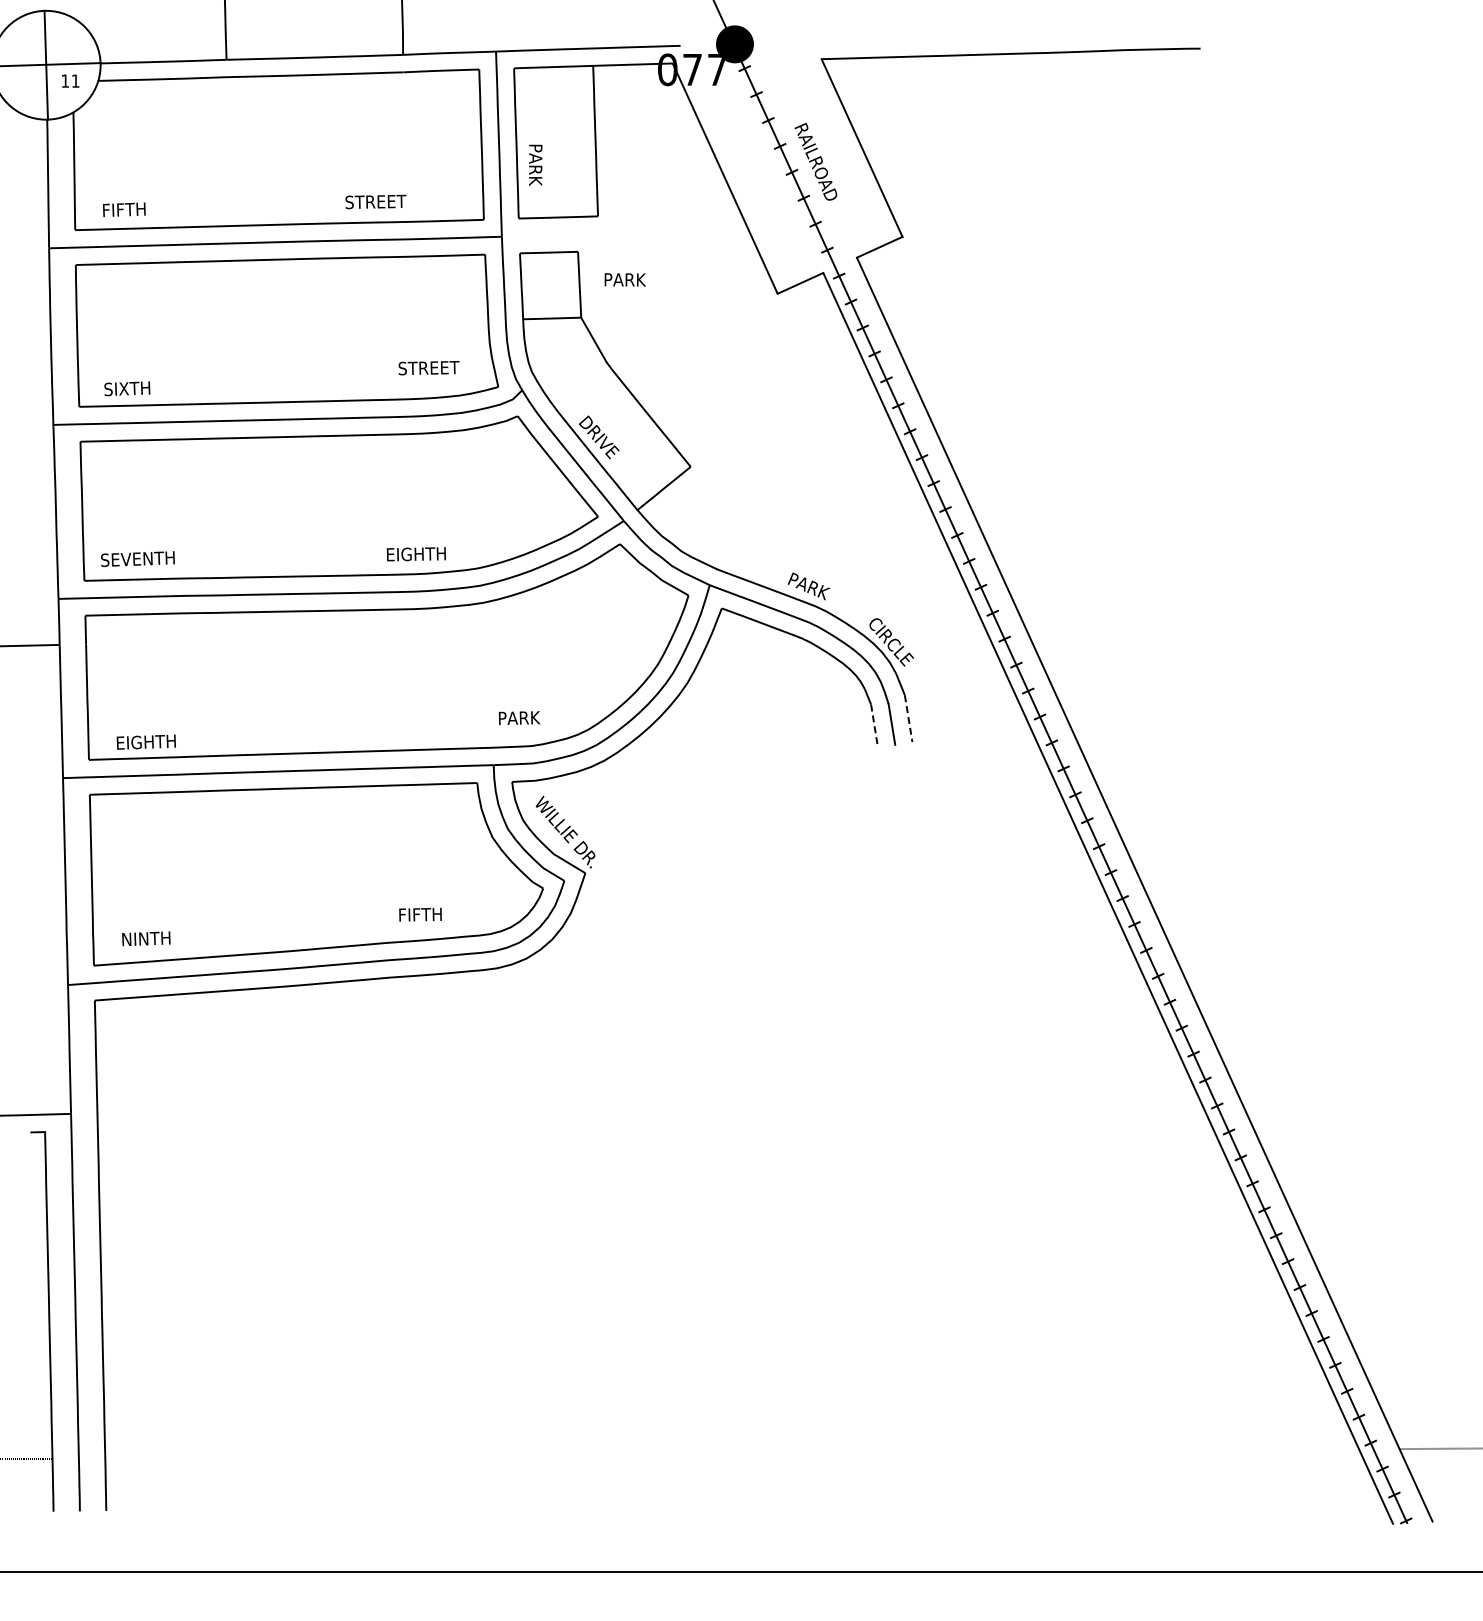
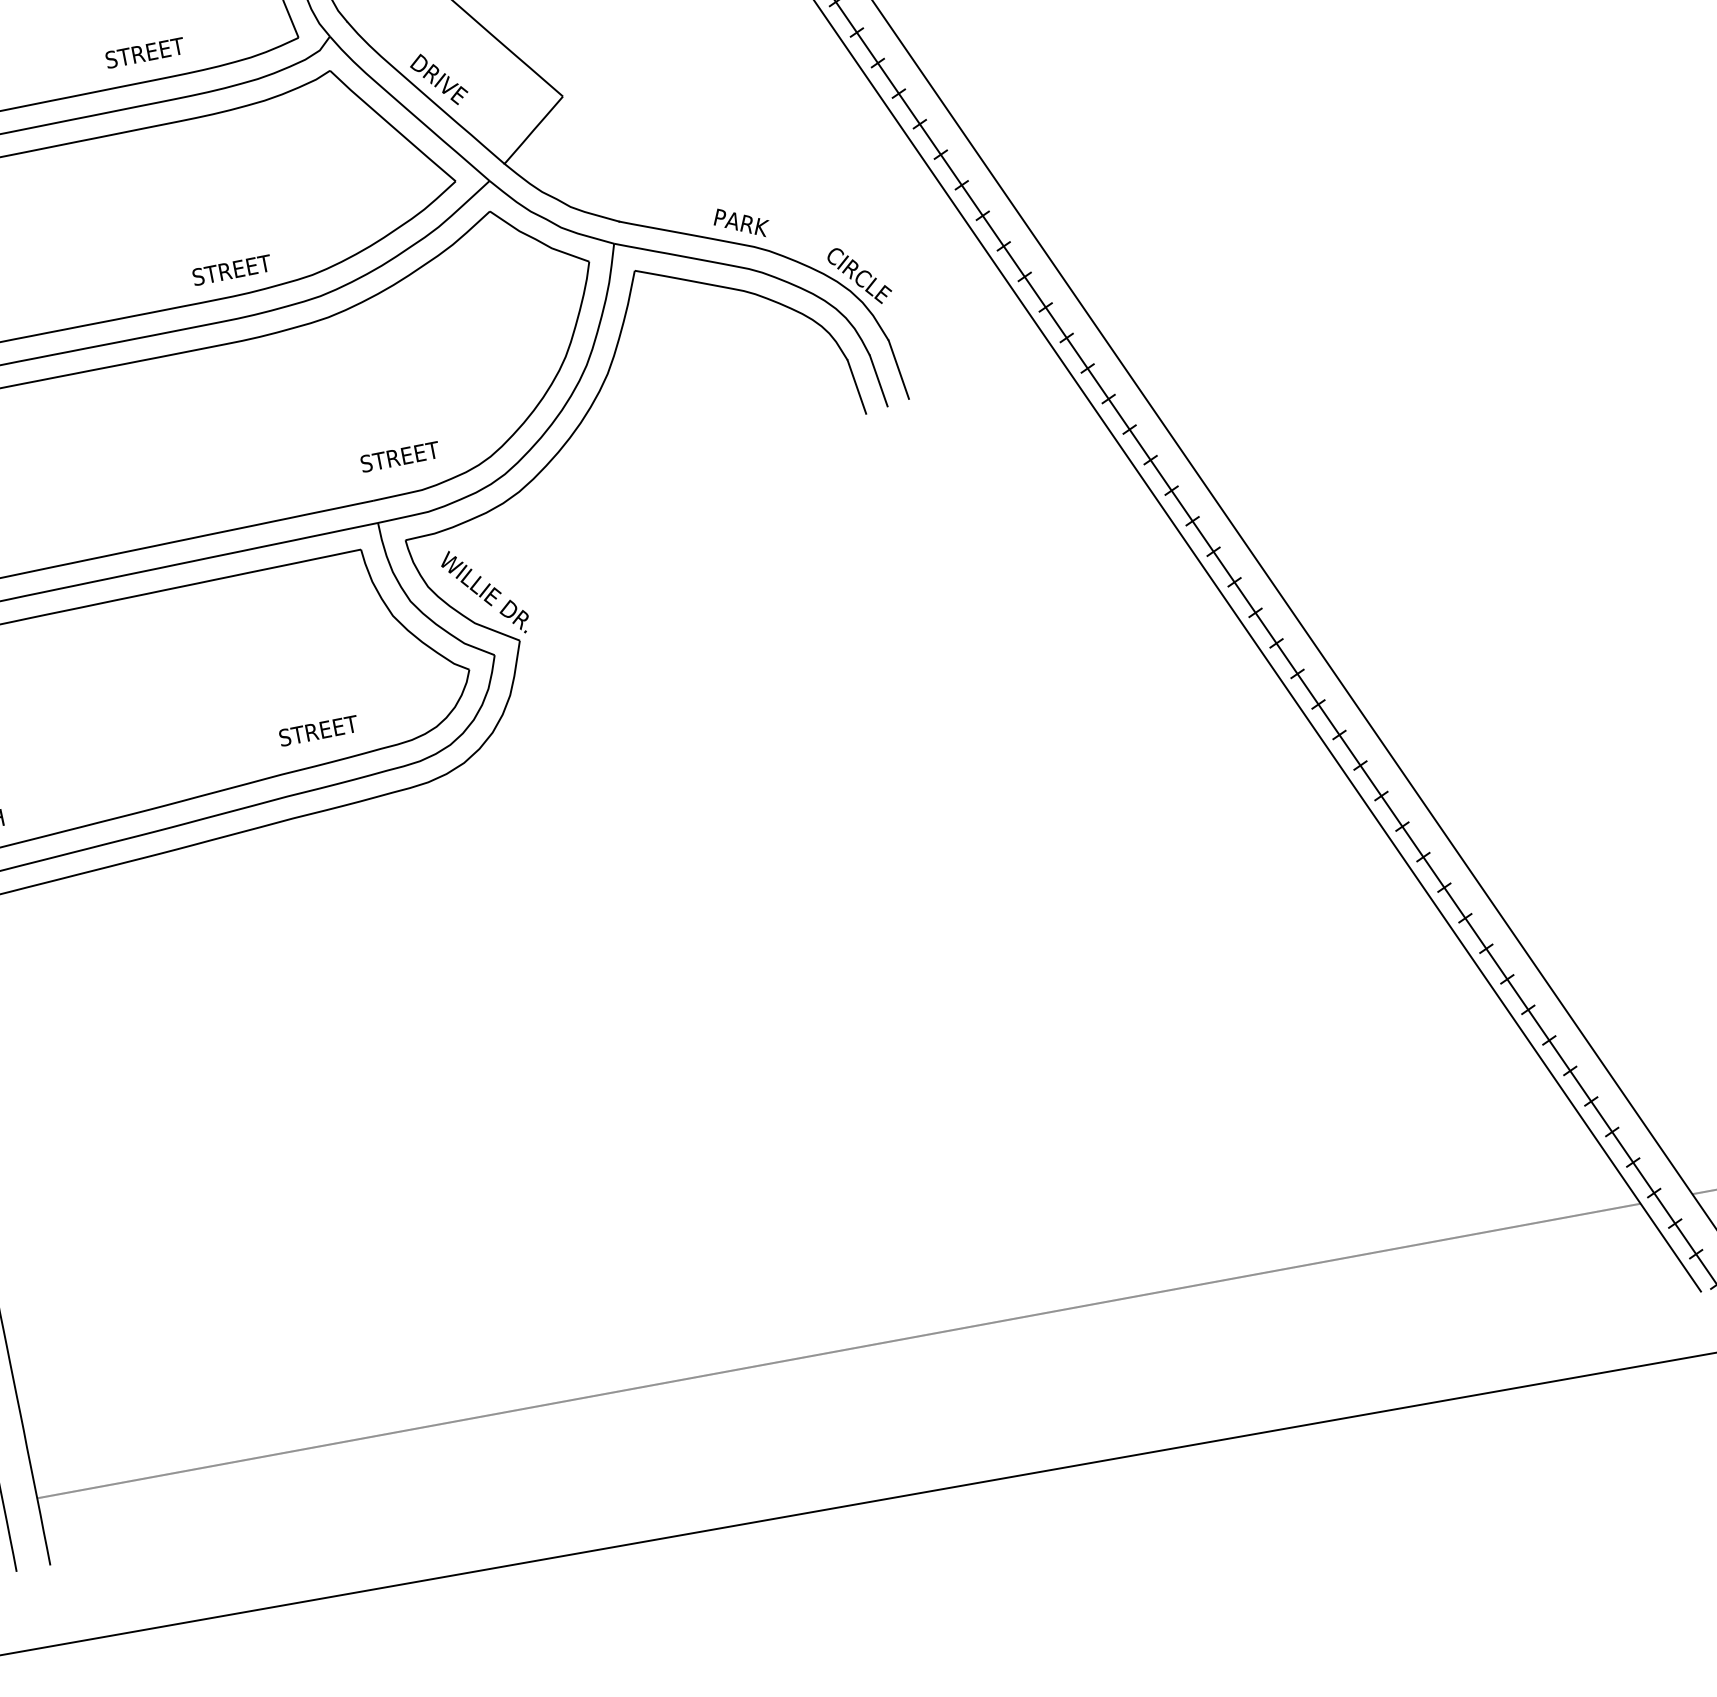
text: (428, 368) -> (144, 53), moved
text: (416, 554) -> (231, 270), EIGHTH -> STREET
text: (518, 718) -> (399, 457), PARK -> STREET
line: (908, 718) -> (898, 369), dashed -> solid
line: (874, 726) -> (856, 387), dashed -> solid
text: (420, 914) -> (318, 730), FIFTH -> STREET
line: (732, 1453) -> (839, 1350), added

